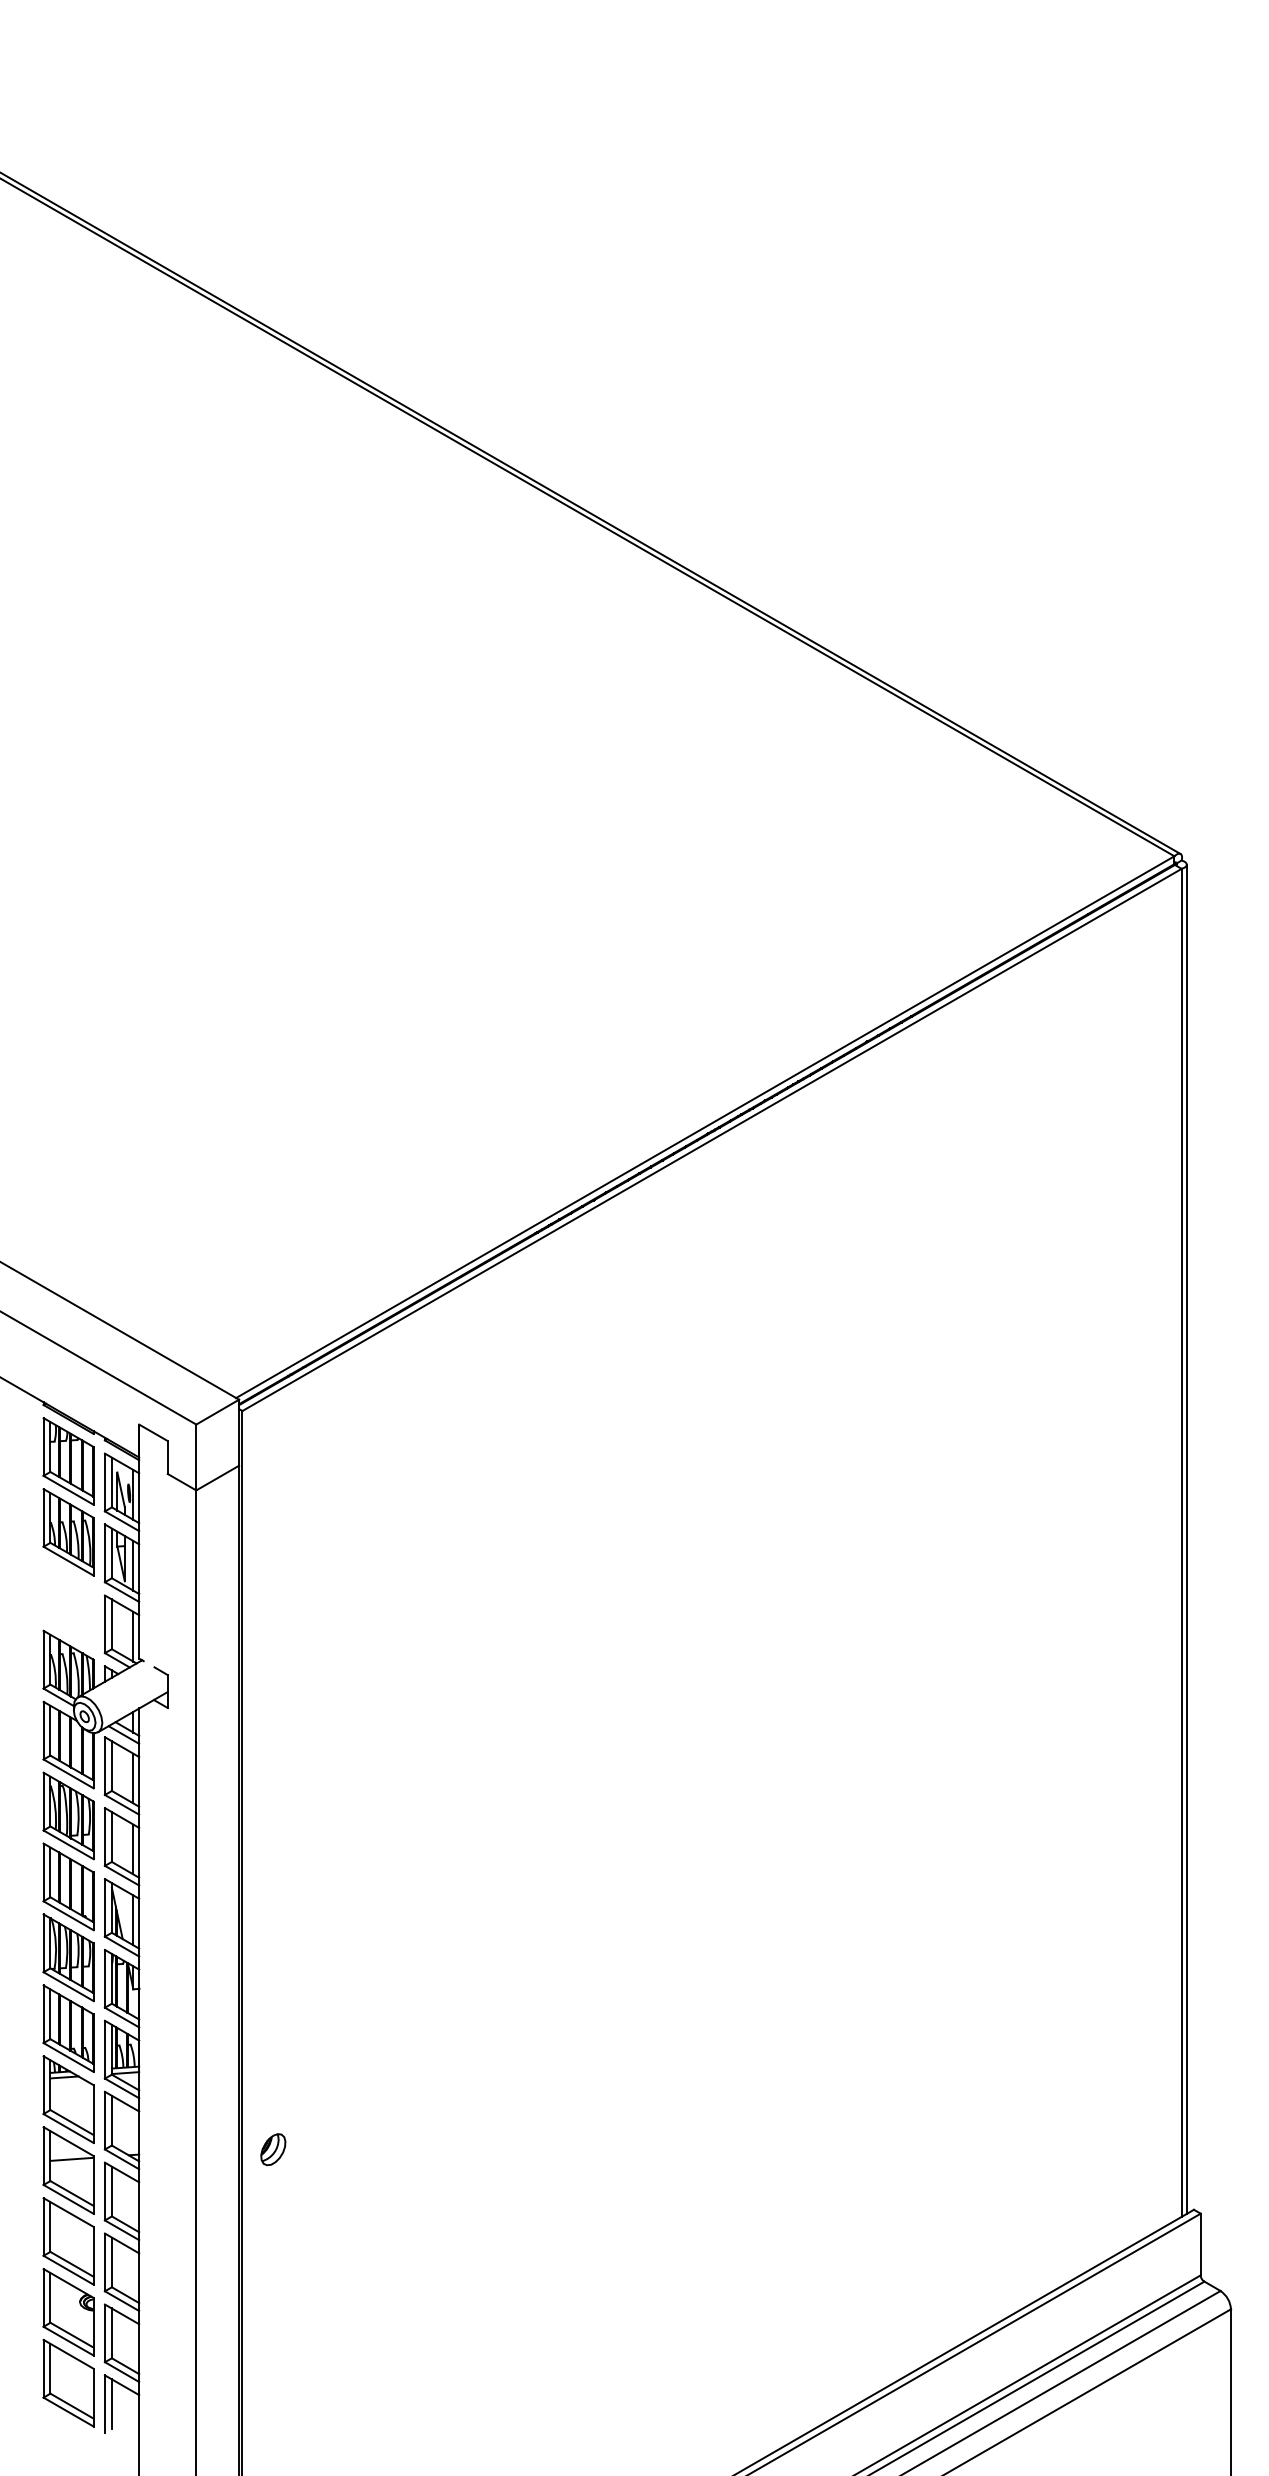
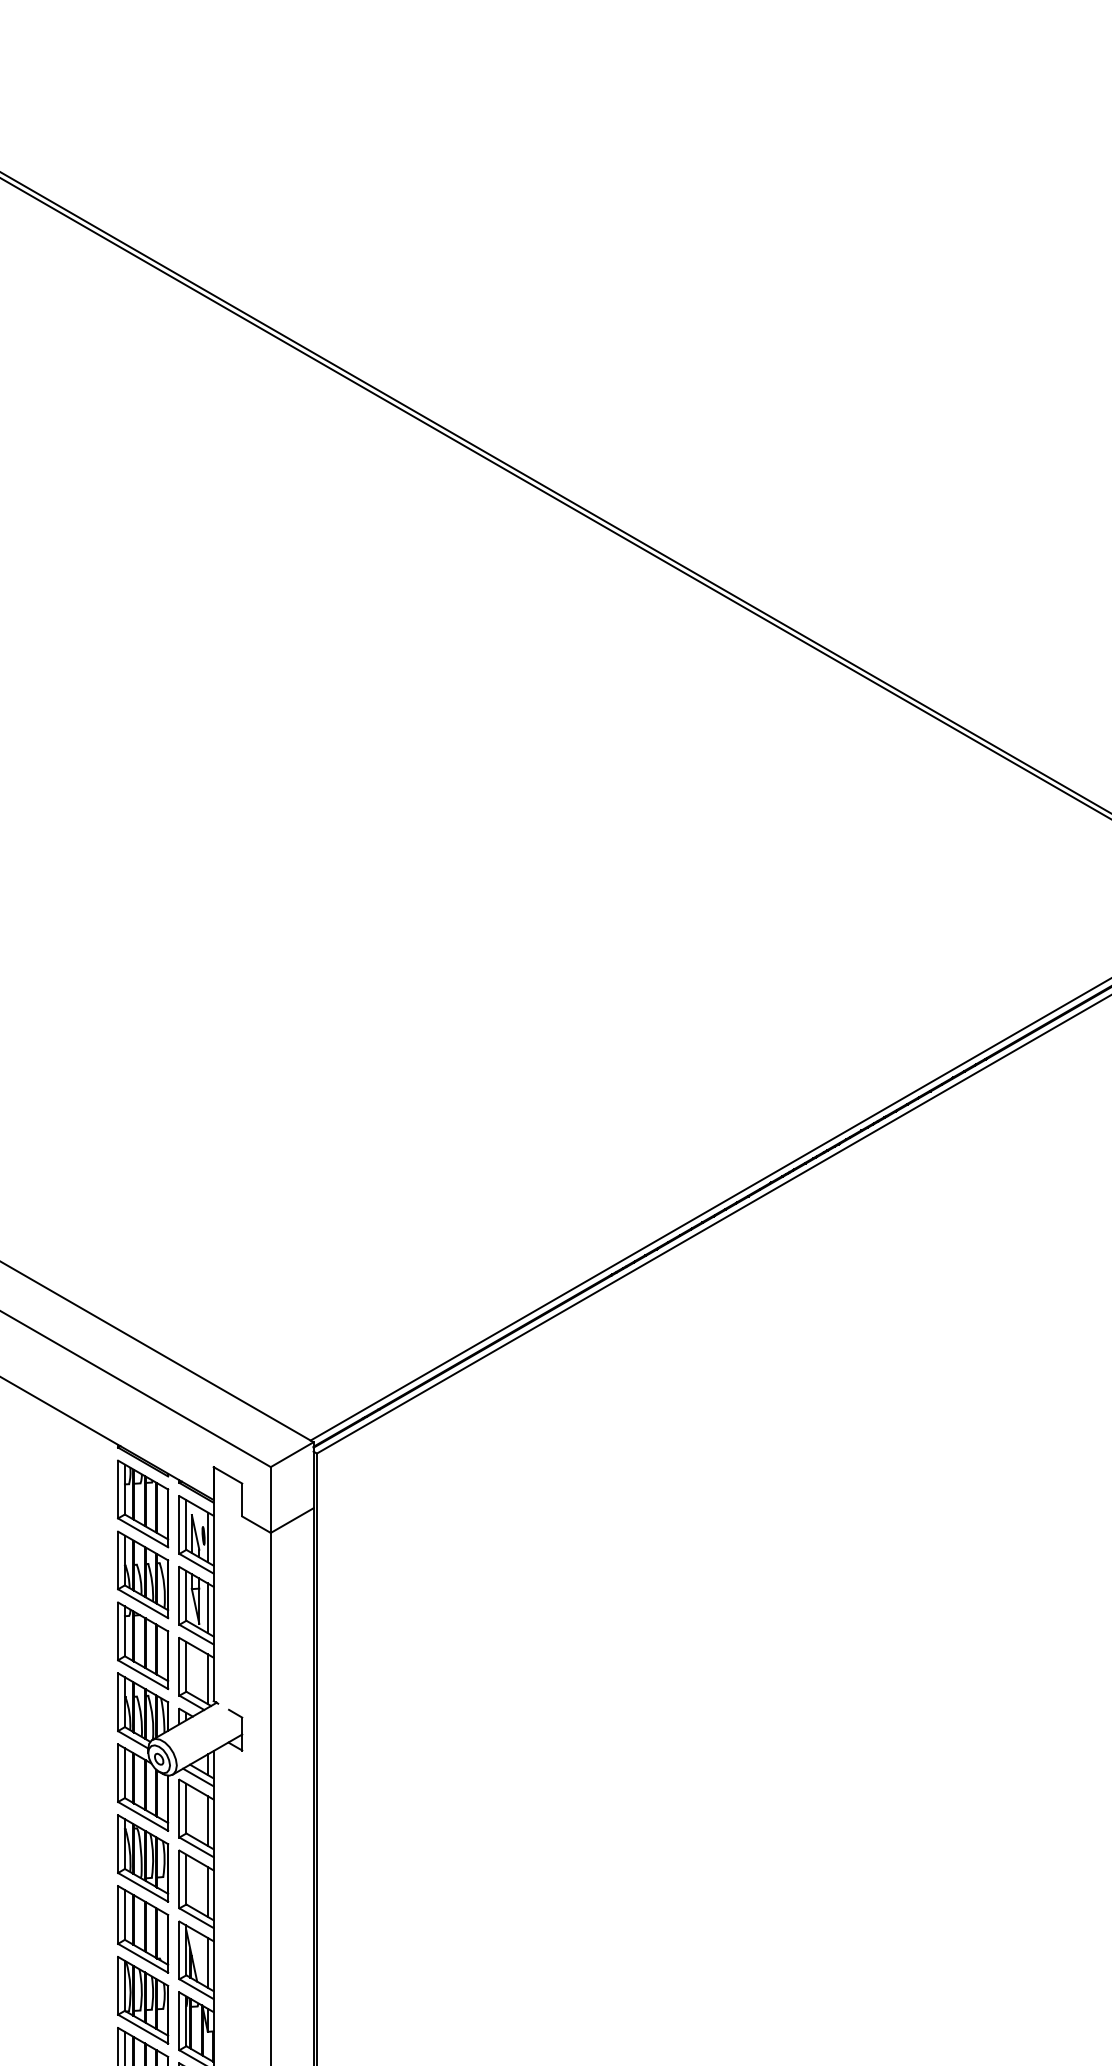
part: (68, 1603) -> (142, 1646), added

